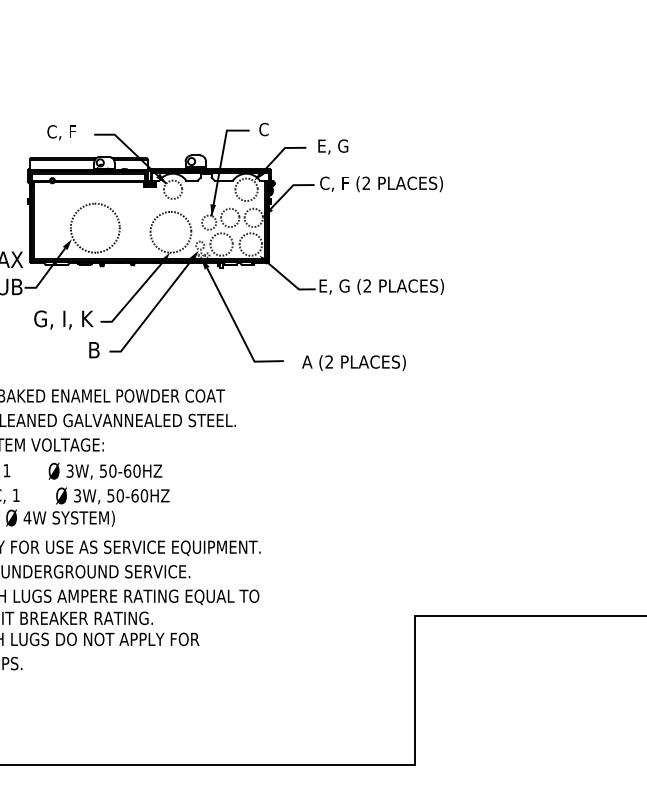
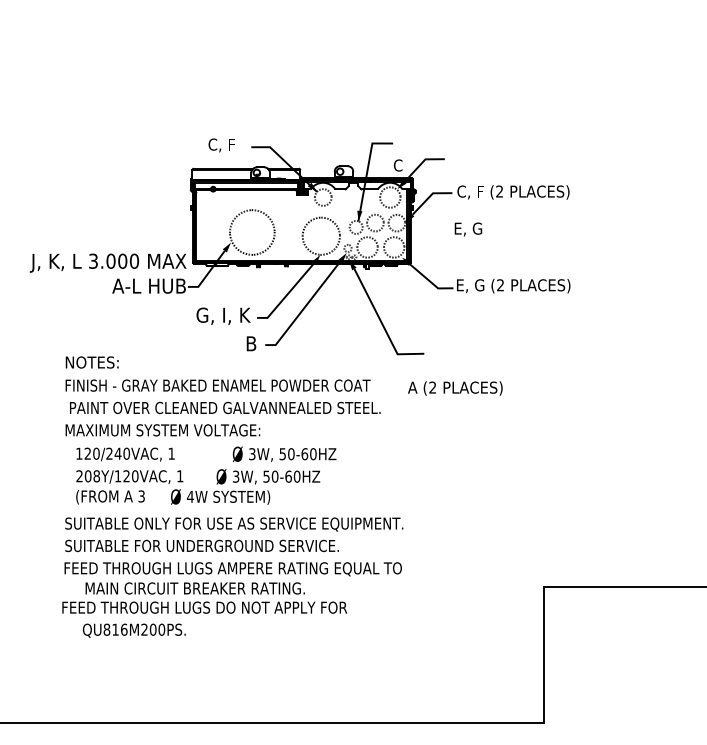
text: (264, 129) -> (398, 165), moved
text: (333, 147) -> (468, 229), moved
text: (354, 362) -> (455, 388), moved
text: (105, 471) -> (284, 454), moved

